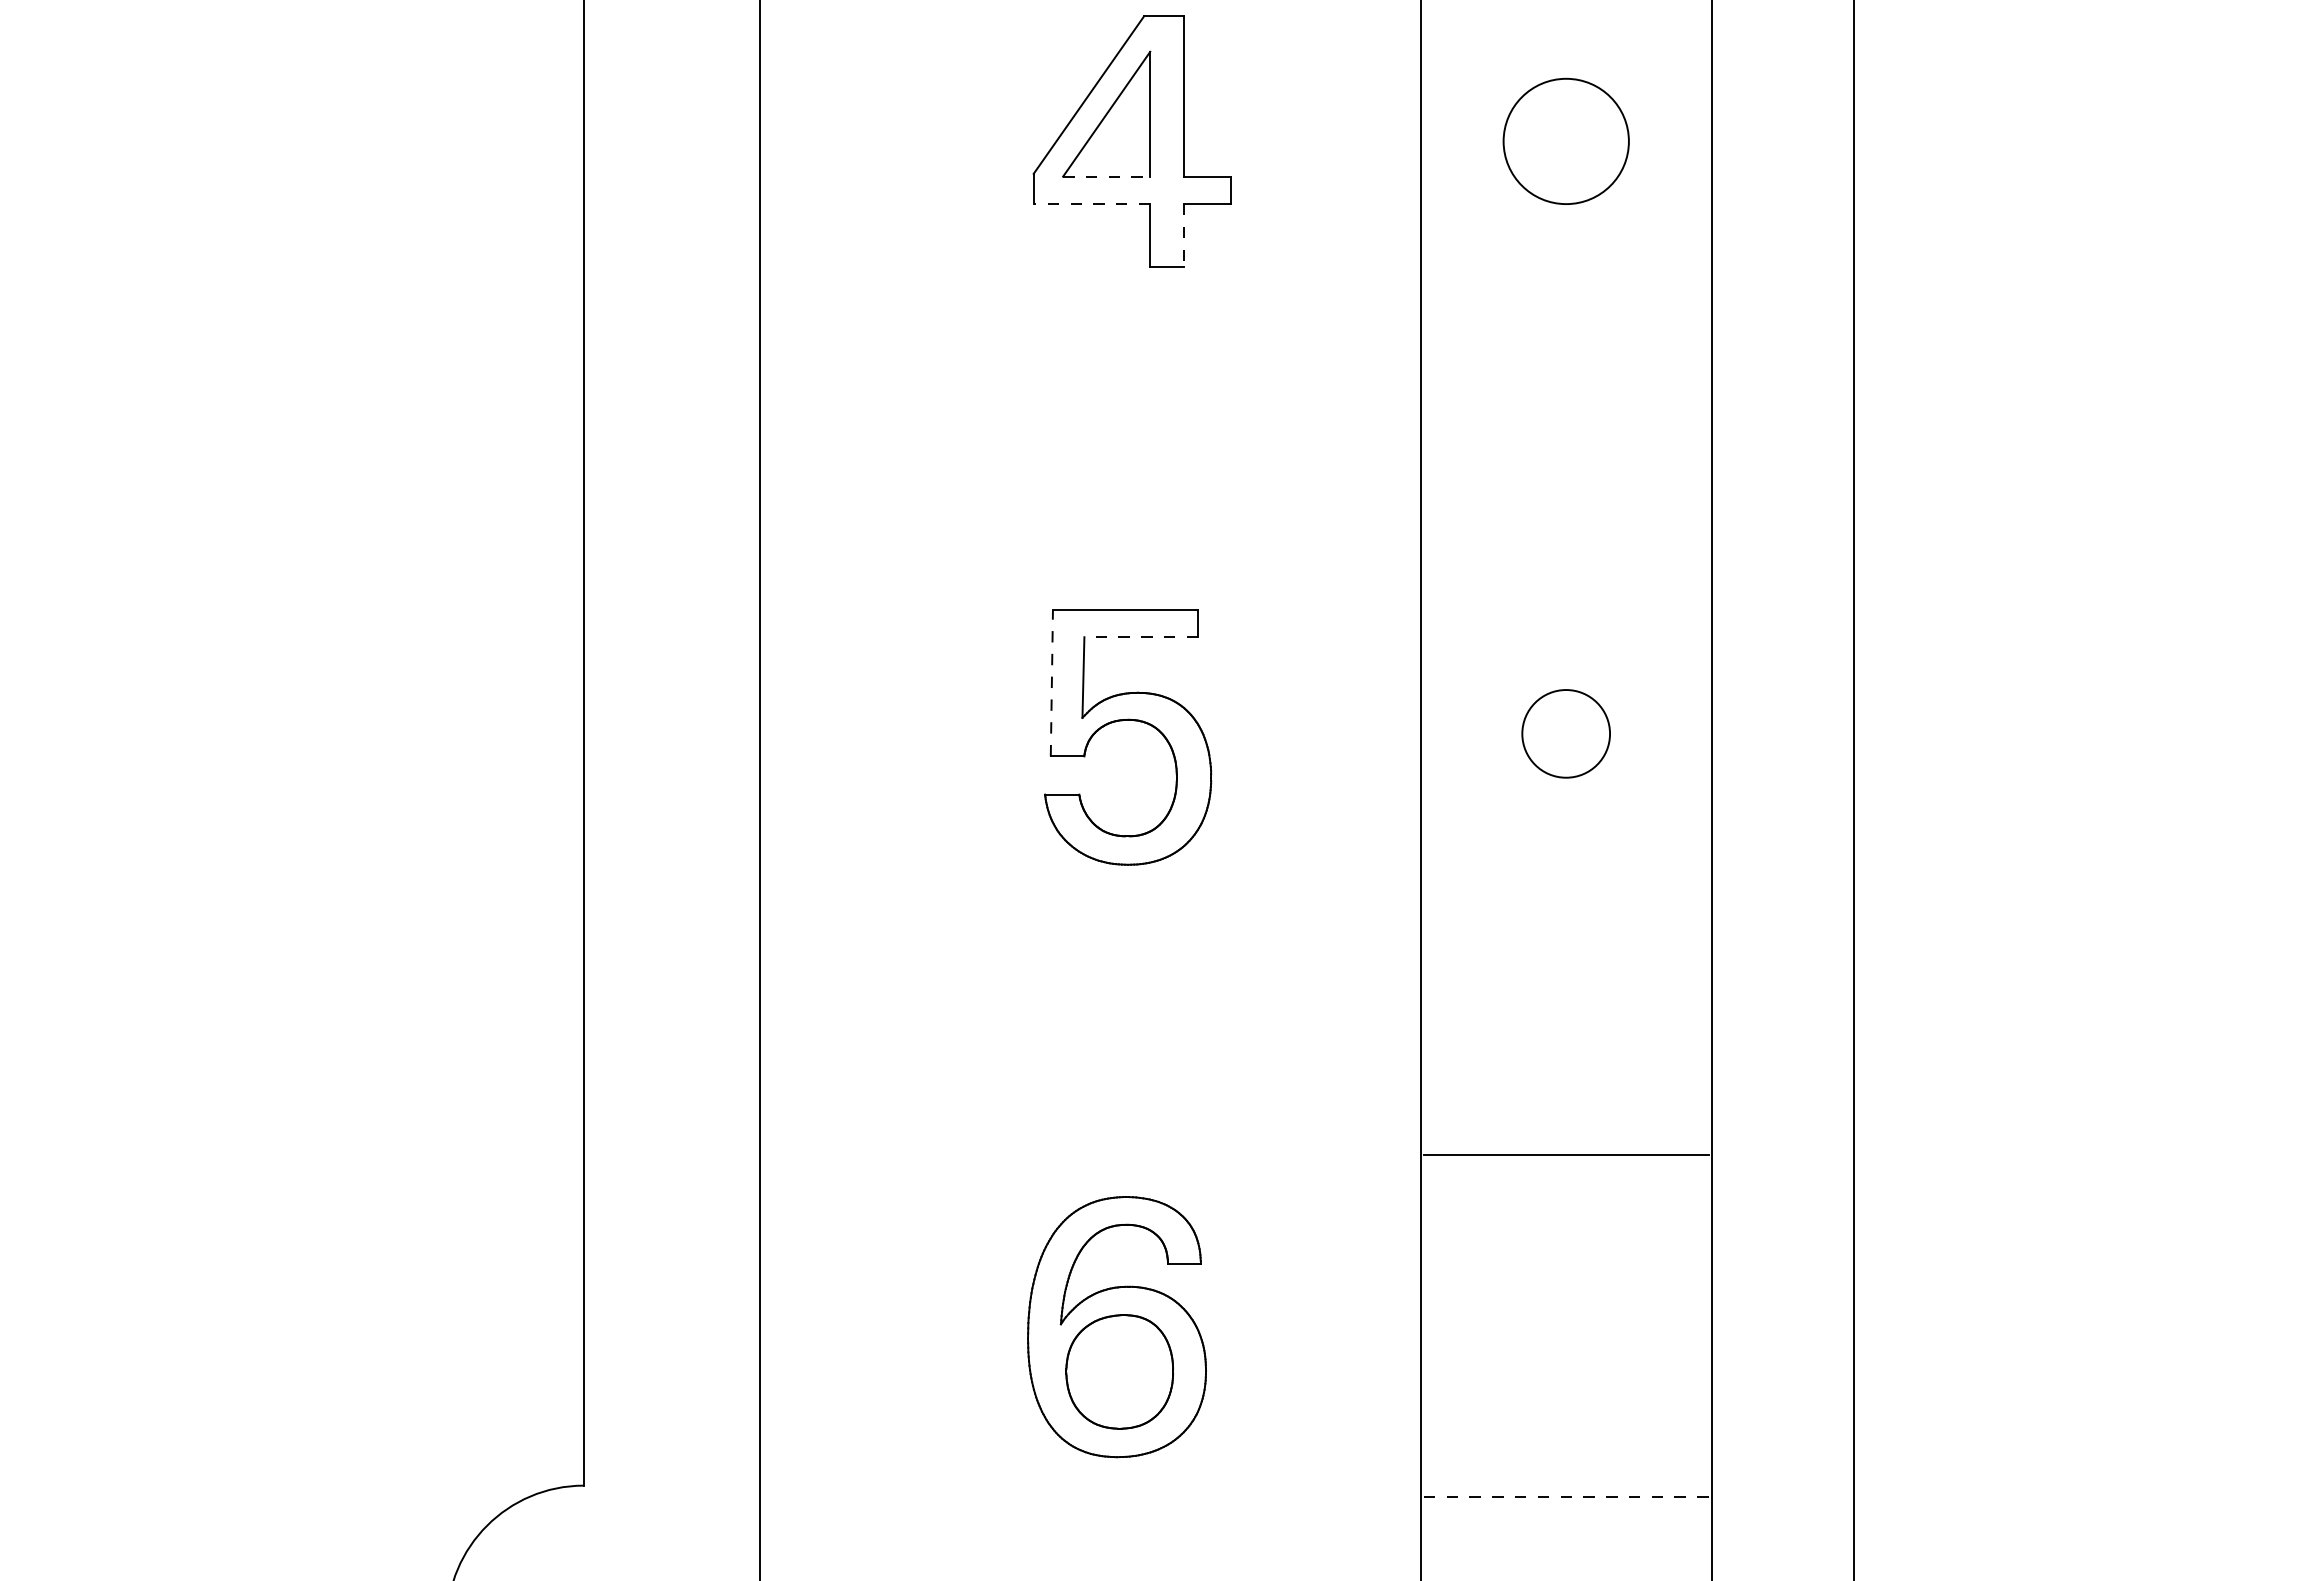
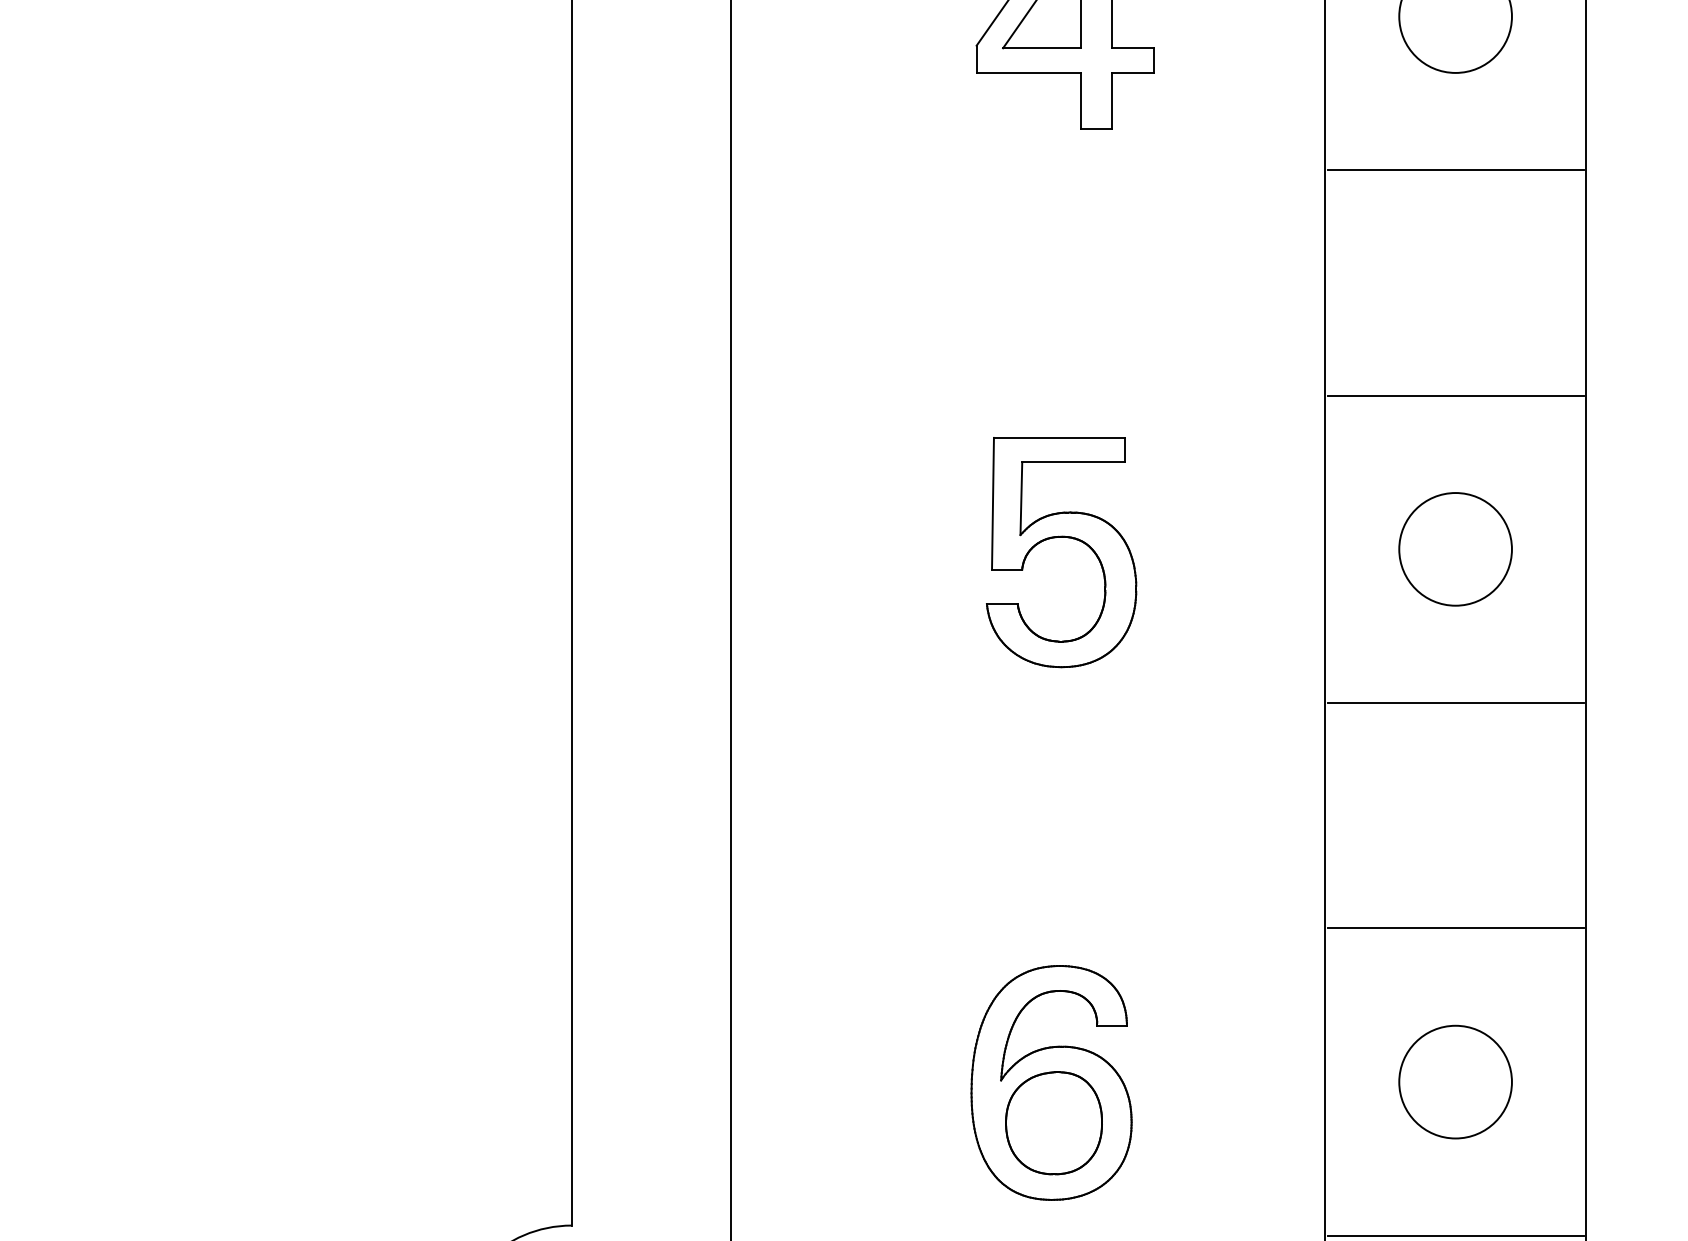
line: (1106, 176) -> (1042, 48), dashed -> solid
line: (1091, 204) -> (1028, 73), dashed -> solid
line: (1183, 235) -> (1111, 101), dashed -> solid
line: (1565, 312) -> (1454, 170), added
line: (1565, 562) -> (1454, 395), added
line: (1141, 637) -> (1073, 462), dashed -> solid
line: (1051, 682) -> (992, 503), dashed -> solid
circle: (1565, 733) -> (1454, 549), size x1.43
line: (1565, 904) -> (1454, 702), added
circle: (1565, 1325) -> (1454, 1081), added
line: (1566, 1497) -> (1455, 1236), dashed -> solid

